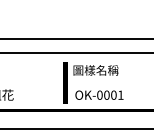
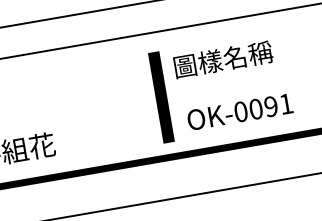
text: (113, 94) -> (270, 105), OK-0001 -> OK-0091

